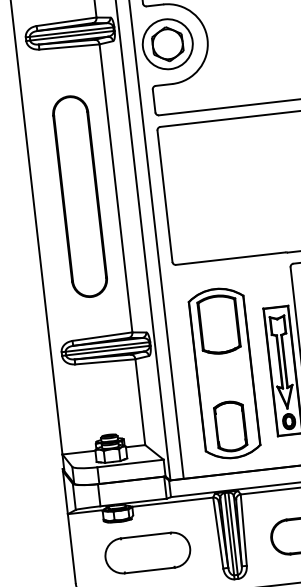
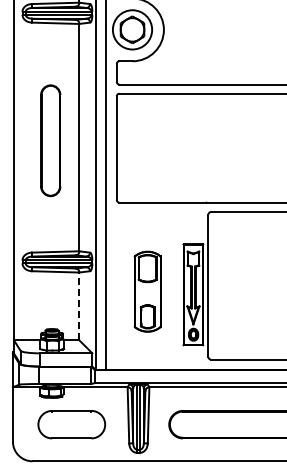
part: (79, 196) -> (50, 140), size x0.7
part: (224, 373) -> (147, 291), size x0.6
line: (140, 402) -> (79, 306), solid -> dashed

